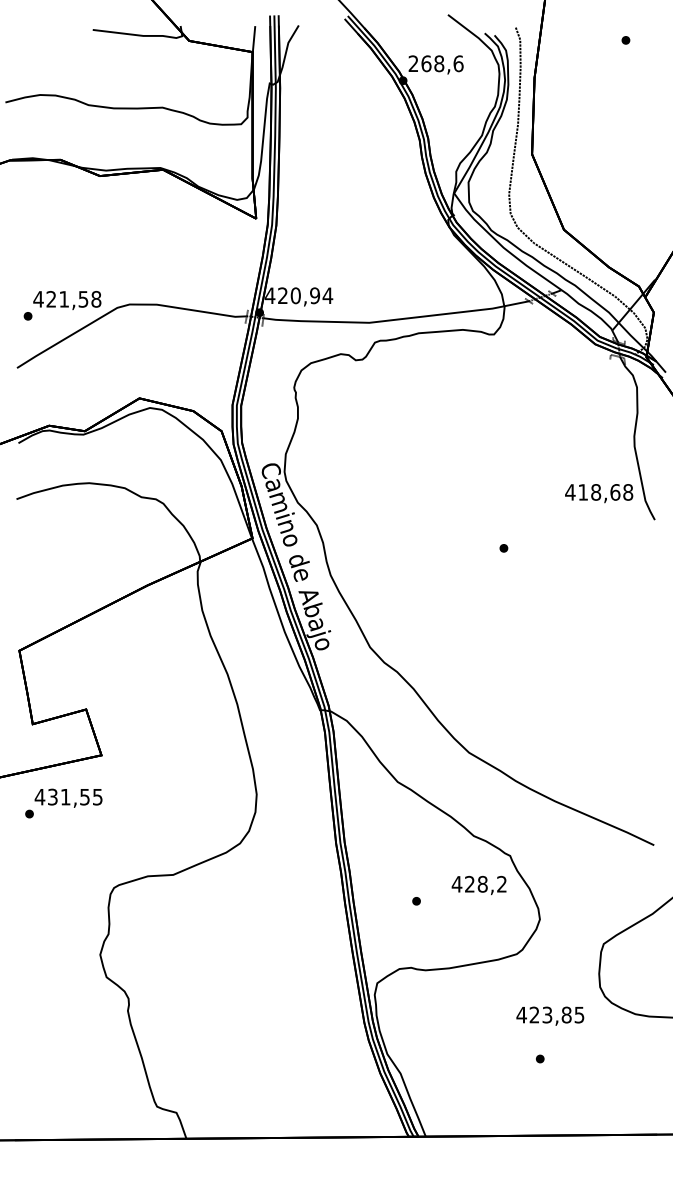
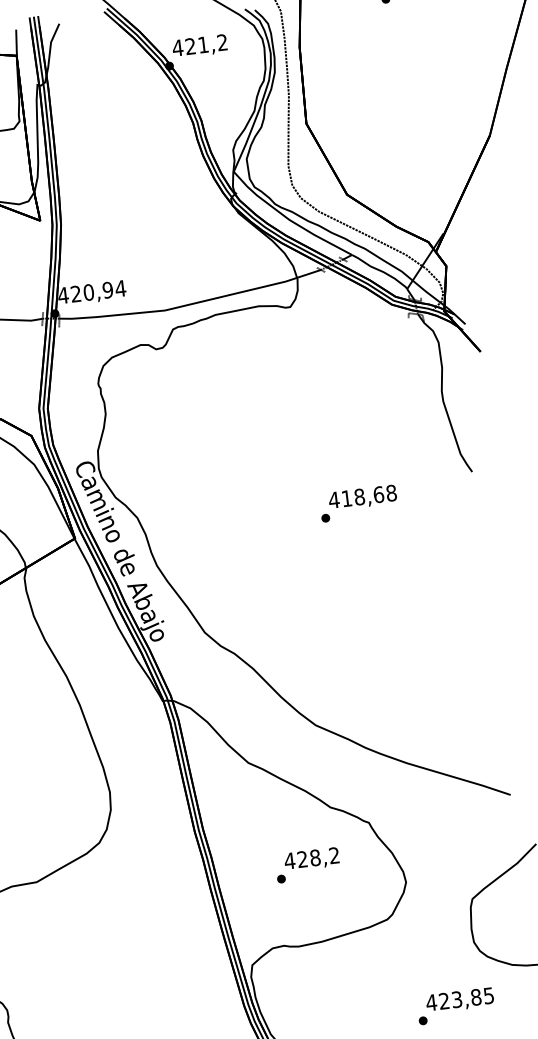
text: (435, 63) -> (199, 45), 268,6 -> 421,2
text: (599, 493) -> (363, 497), moved
text: (478, 885) -> (311, 859), moved
text: (550, 1015) -> (460, 999), moved

